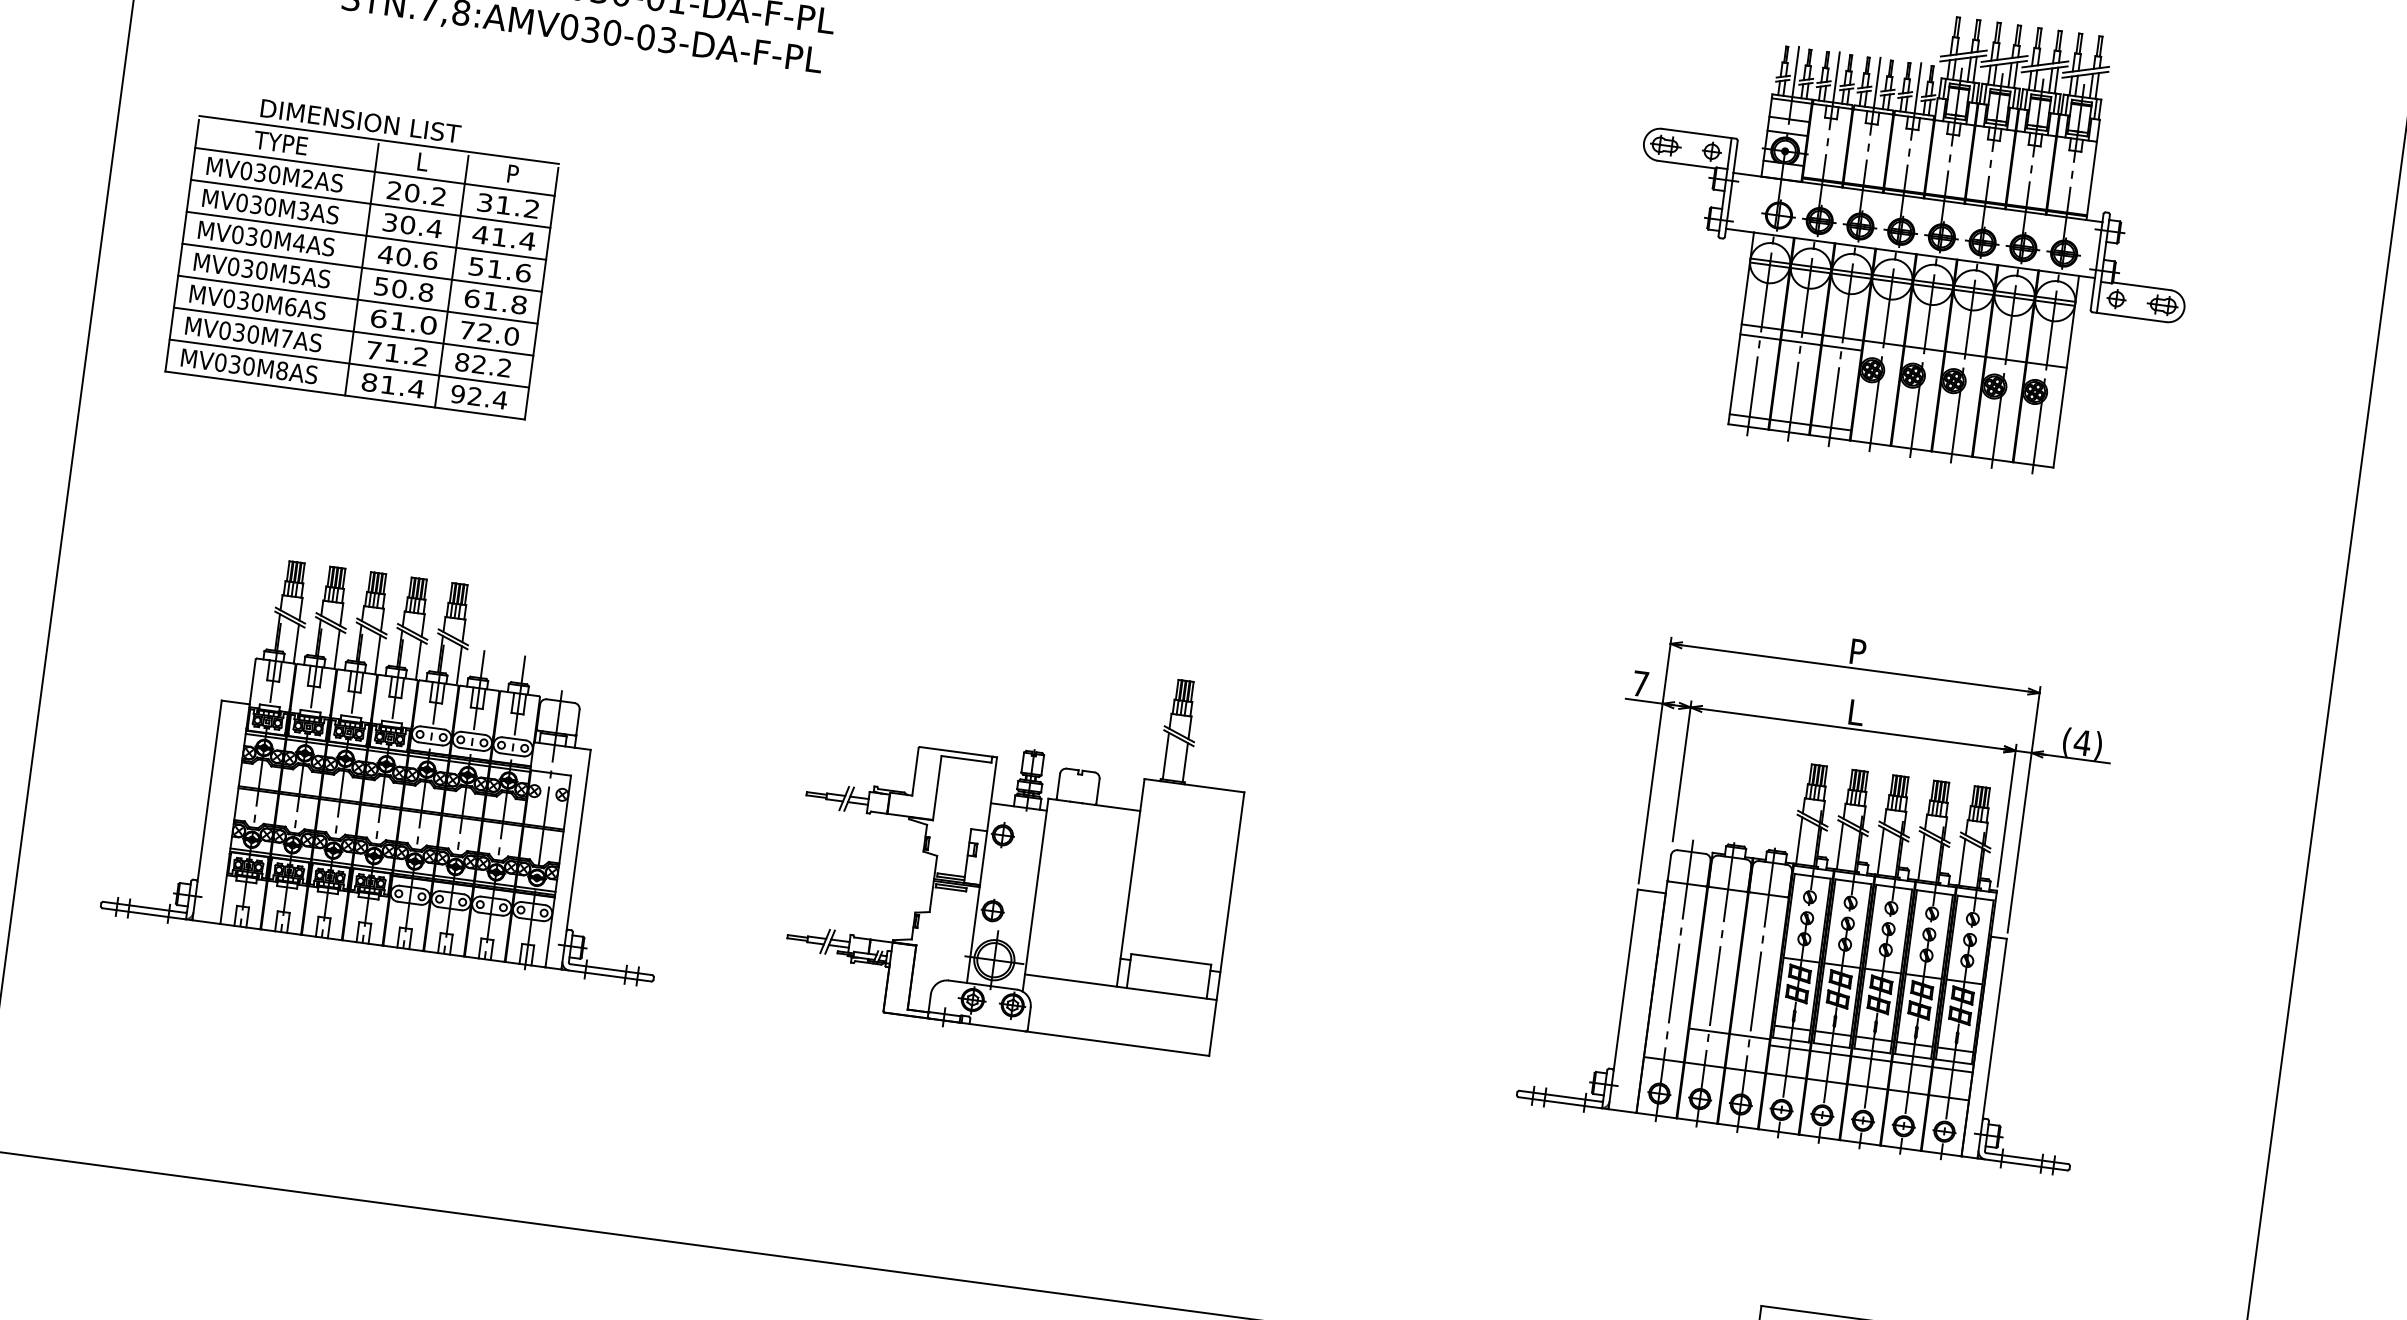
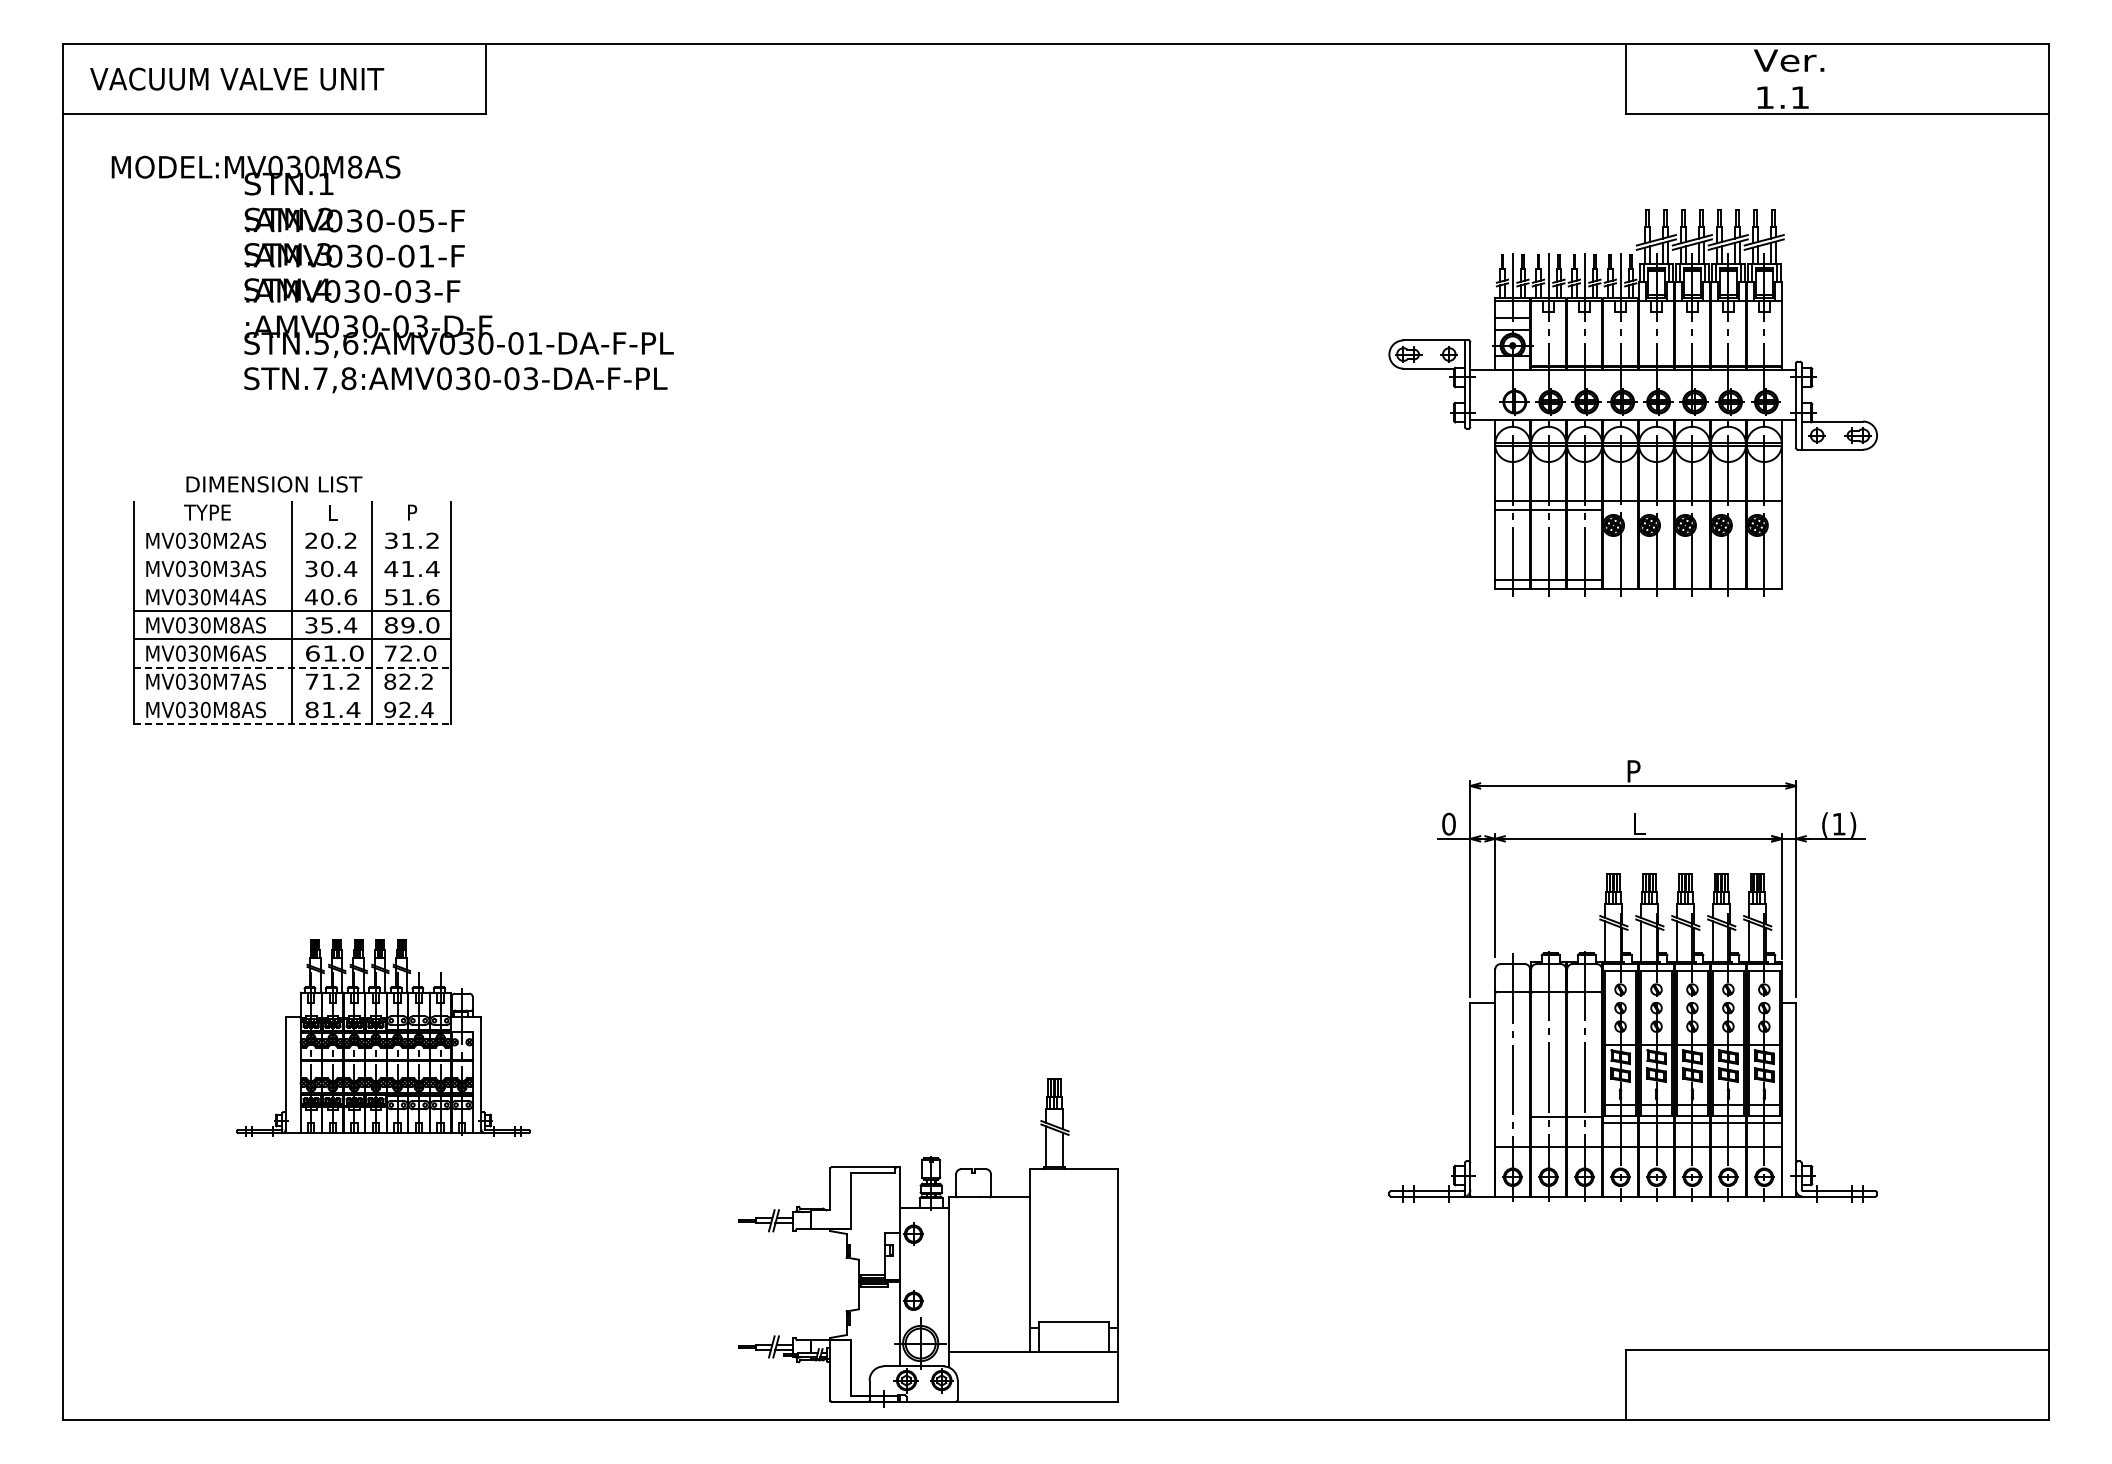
line: (379, 139) -> (292, 498), removed
line: (375, 171) -> (292, 526), removed
line: (370, 203) -> (292, 554), removed
line: (366, 236) -> (292, 583), removed
text: (294, 275) -> (234, 625), MV030M5AS -> MV030M8AS
text: (404, 289) -> (331, 625), 50.8 -> 35.4
text: (496, 302) -> (412, 625), 61.8 -> 89.0
line: (353, 331) -> (292, 667), solid -> dashed
line: (349, 363) -> (292, 695), removed
line: (345, 396) -> (292, 724), solid -> dashed
text: (1640, 683) -> (1448, 823), 7 -> 0
text: (2081, 743) -> (1838, 824), (4) -> (1)
part: (400, 764) -> (383, 1037), size x0.6
part: (1018, 846) -> (928, 1242), moved

